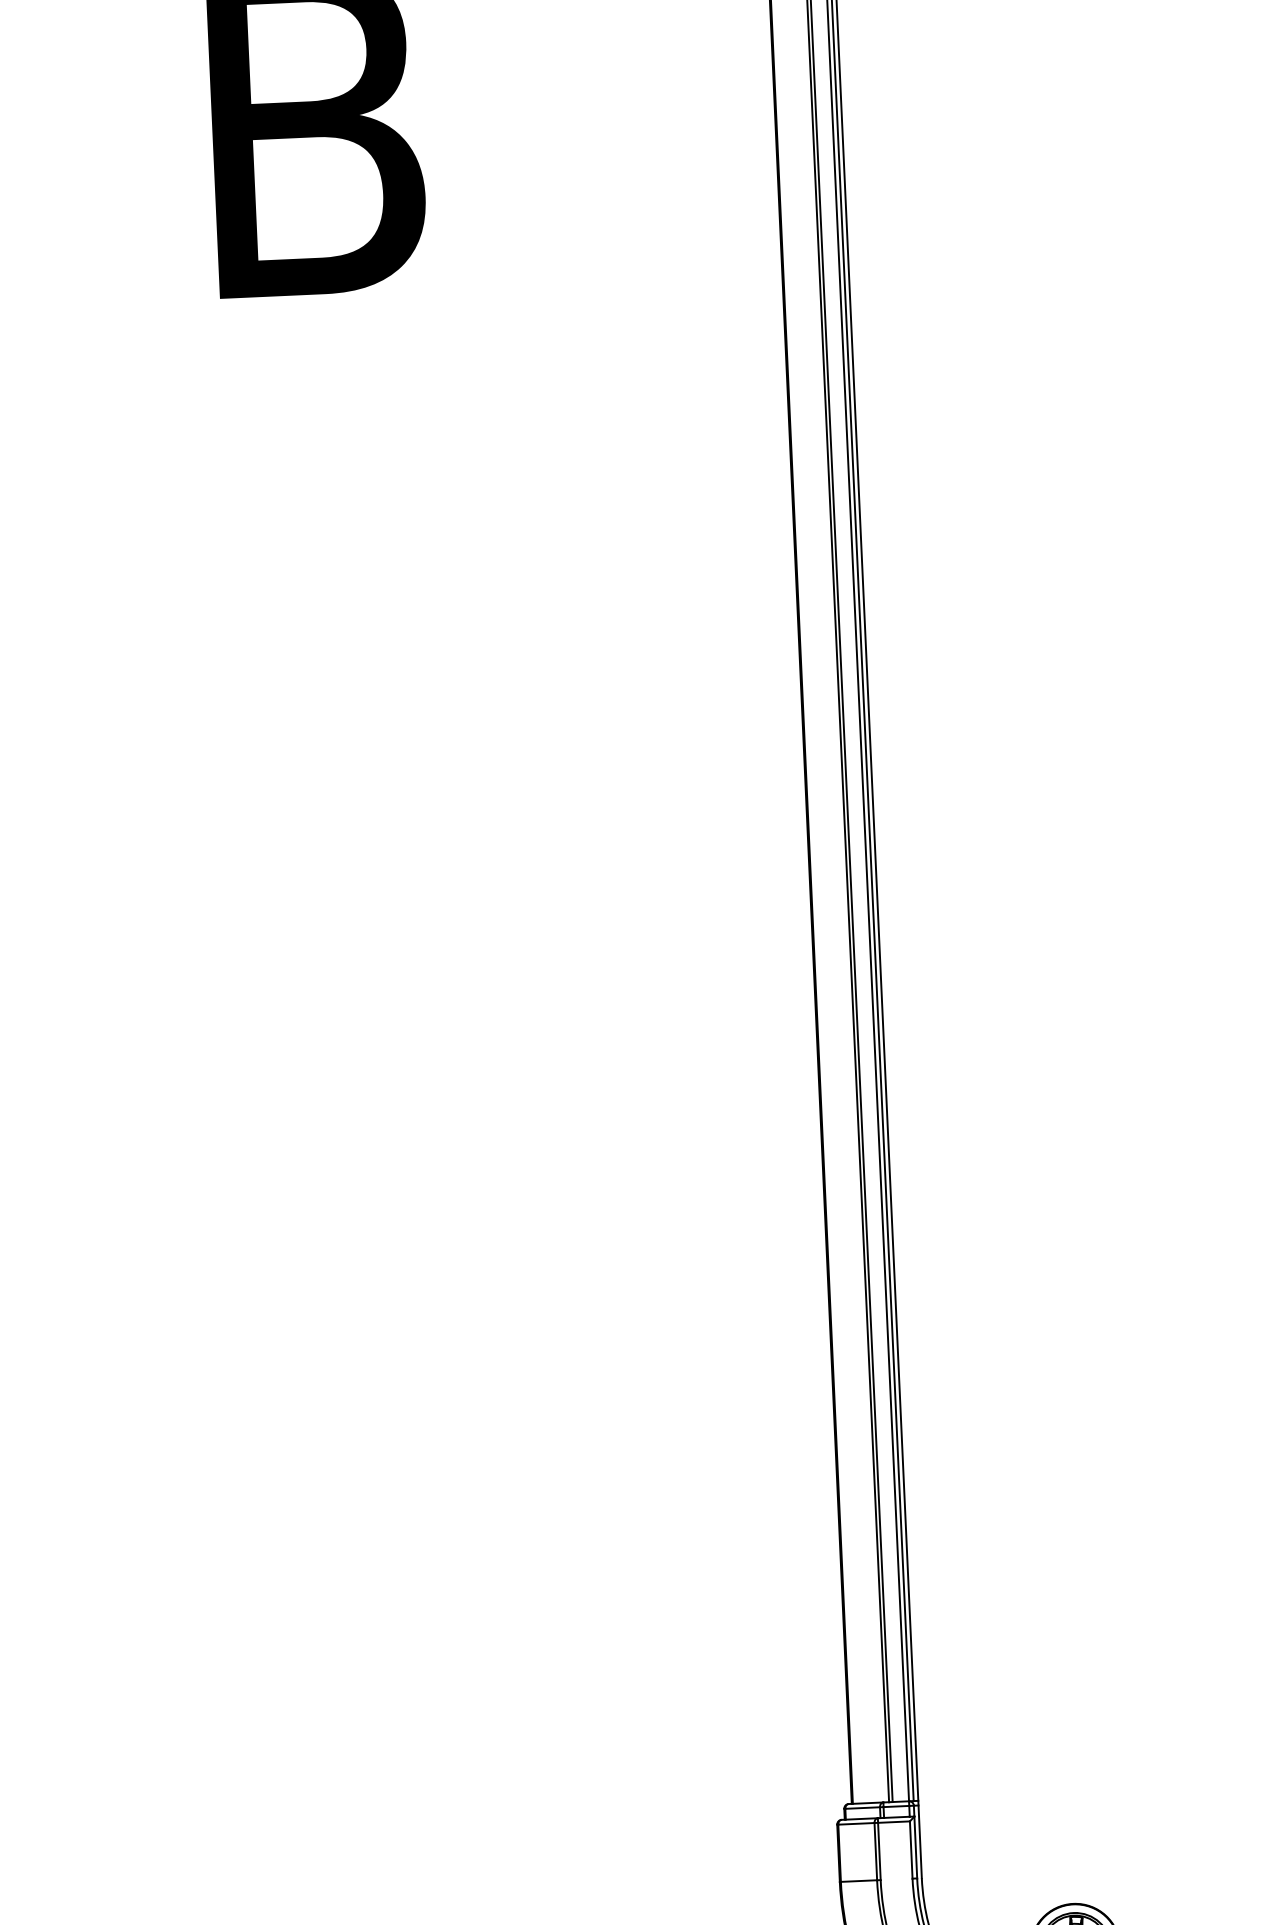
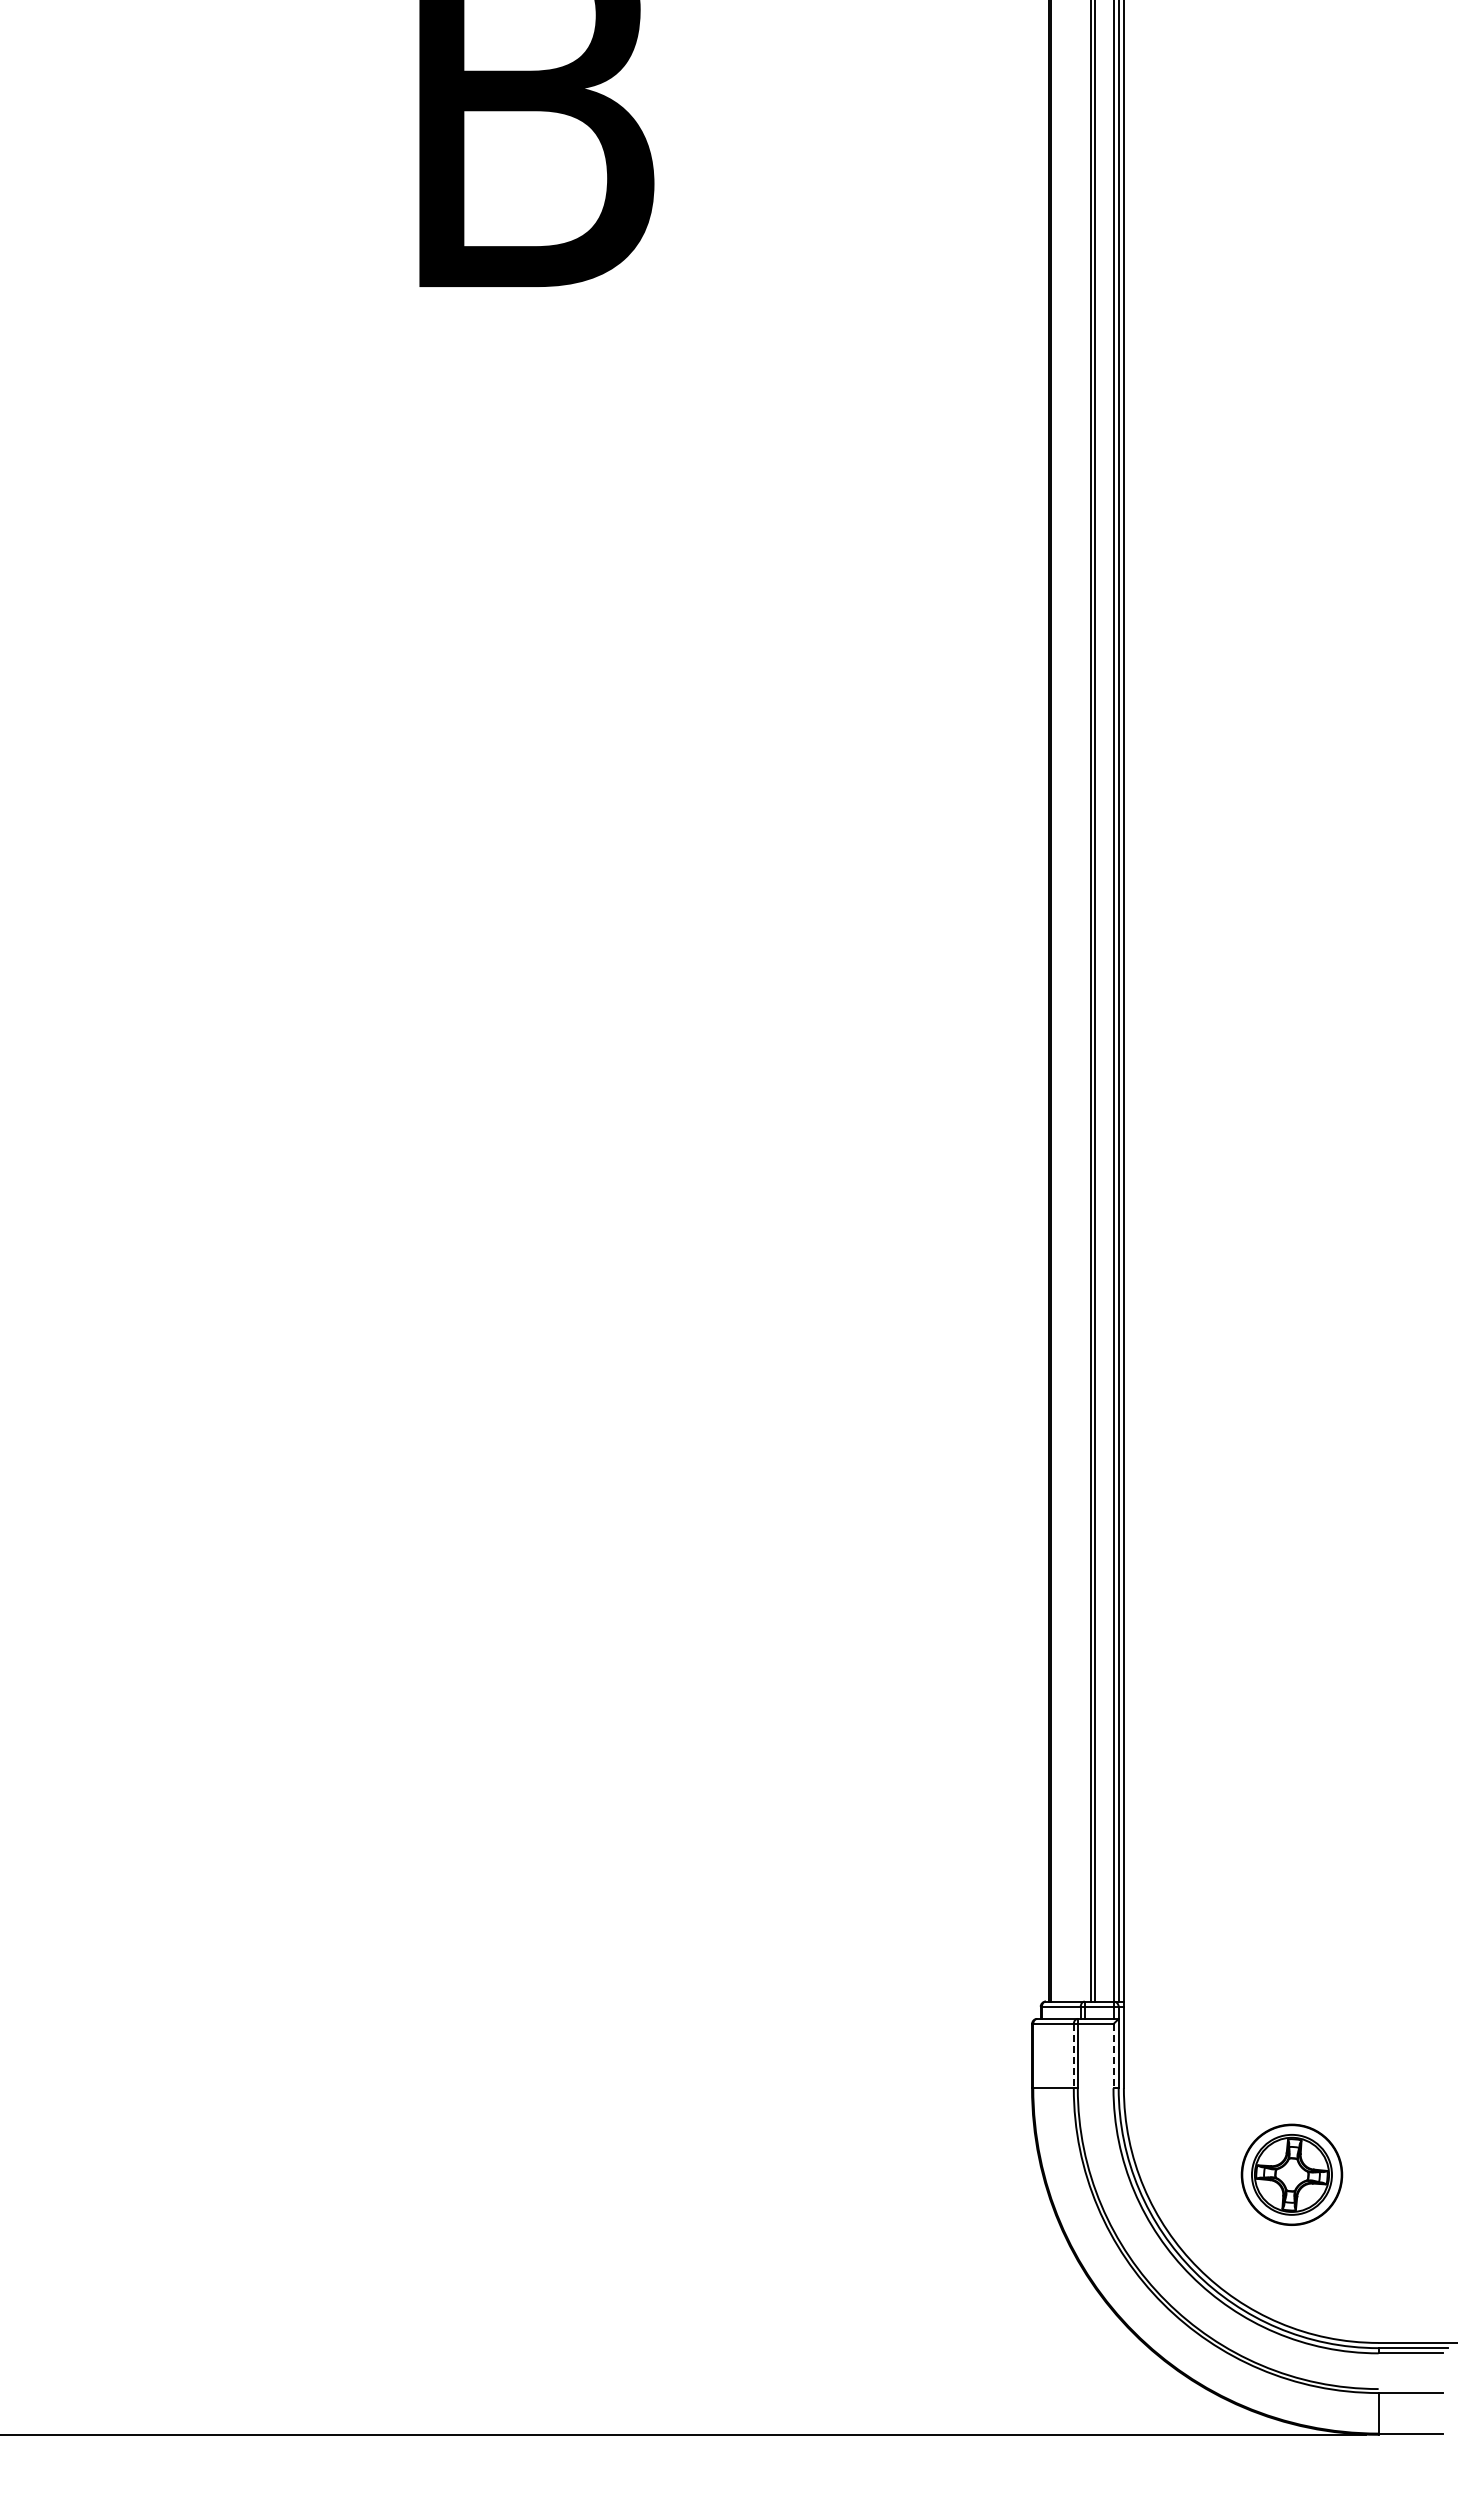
line: (911, 1850) -> (1113, 2056), solid -> dashed
line: (875, 1851) -> (1073, 2056), solid -> dashed

